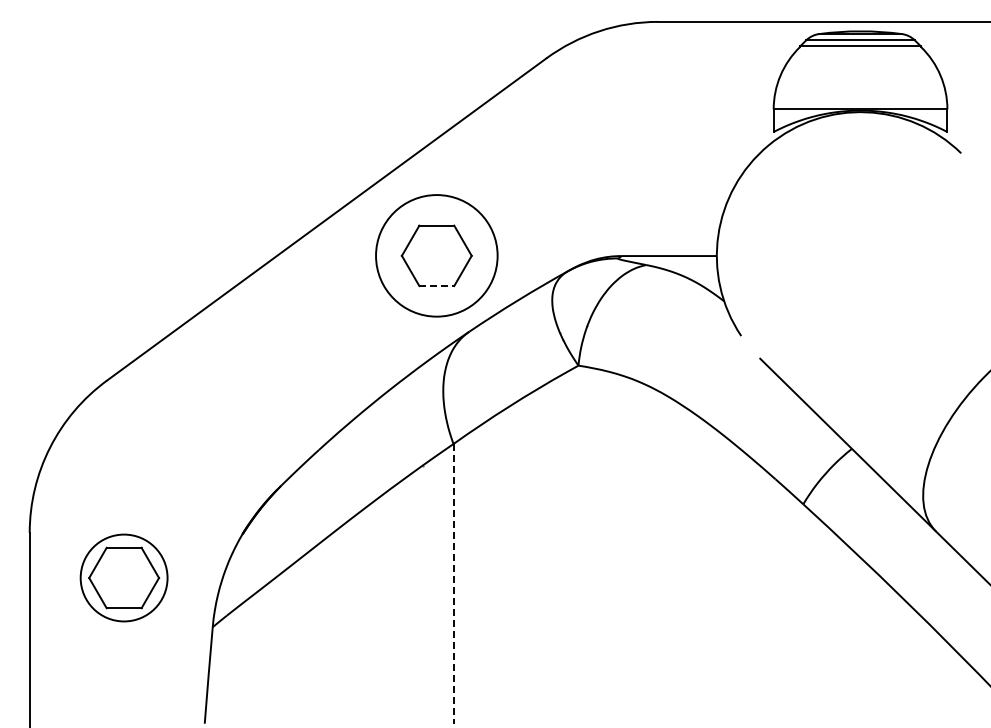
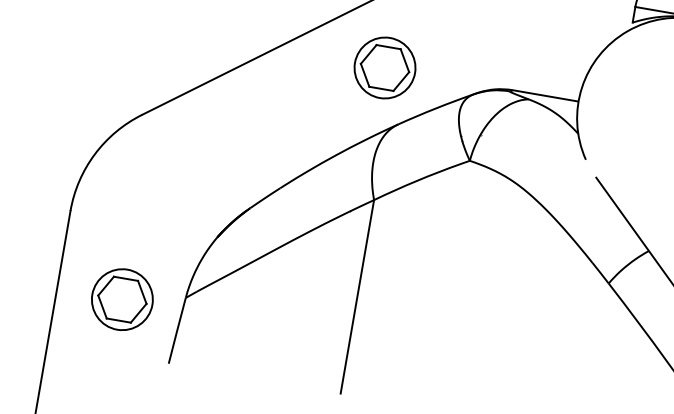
circle: (436, 255) -> (384, 67), size x0.71
line: (437, 286) -> (381, 89), dashed -> solid
part: (123, 577) -> (122, 299), moved
line: (453, 584) -> (357, 297), dashed -> solid

